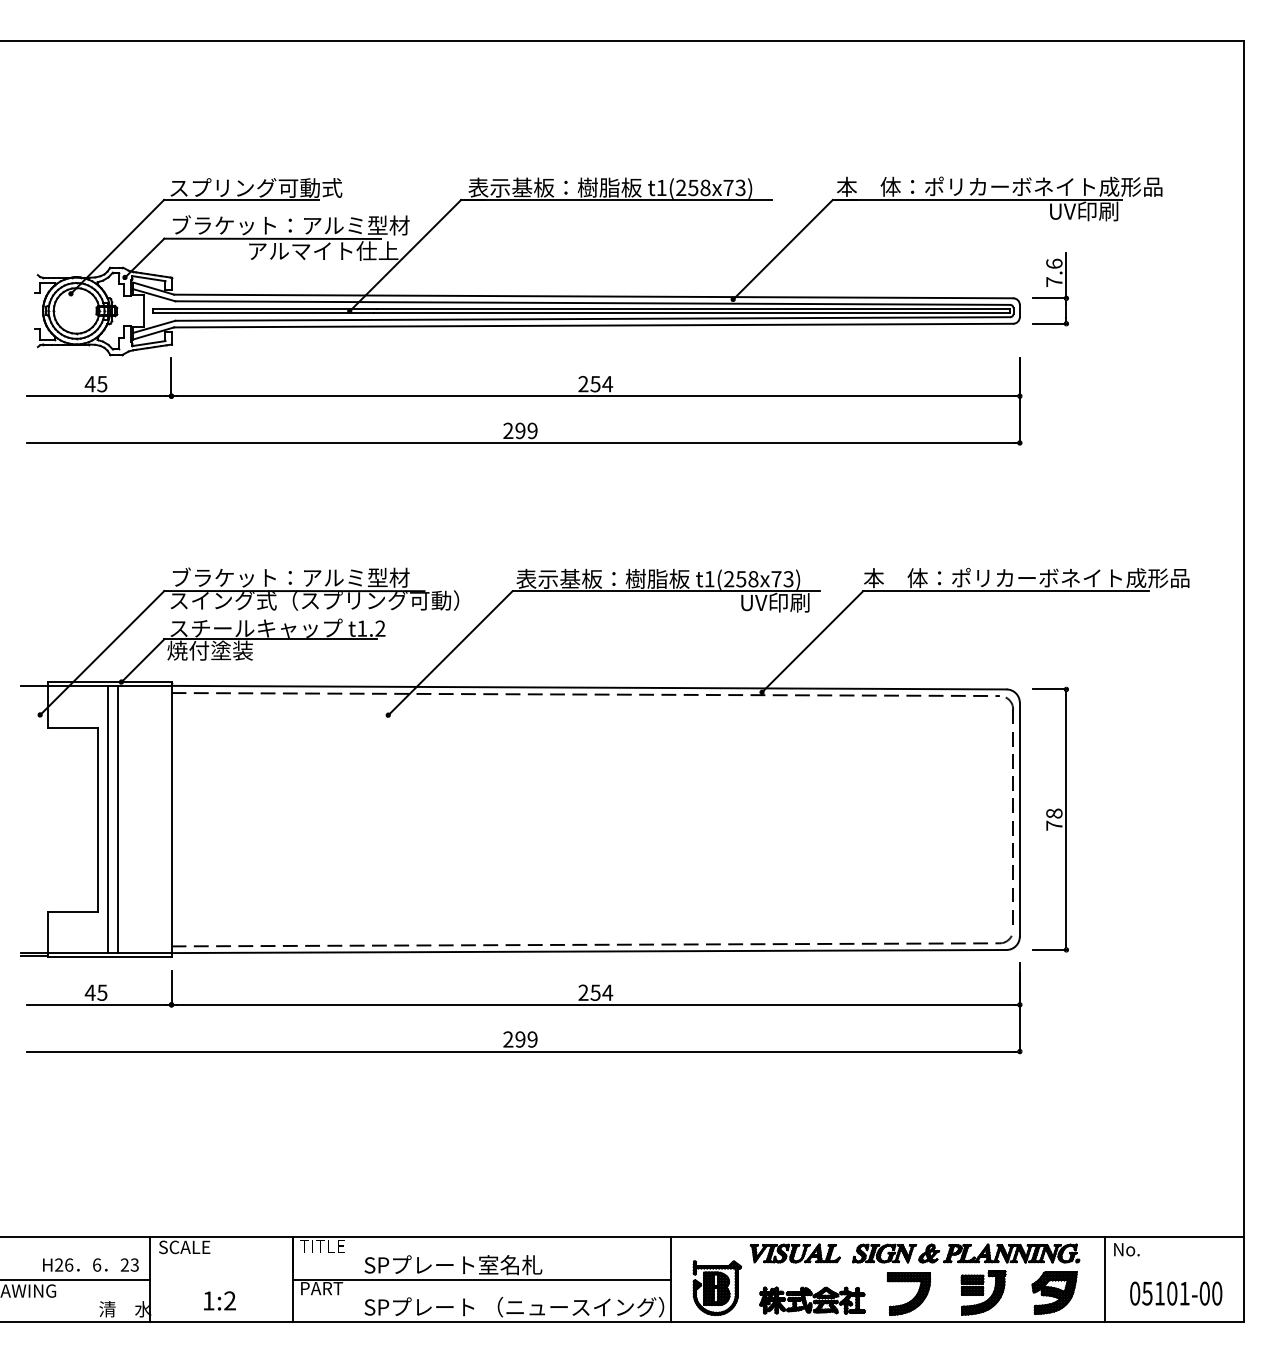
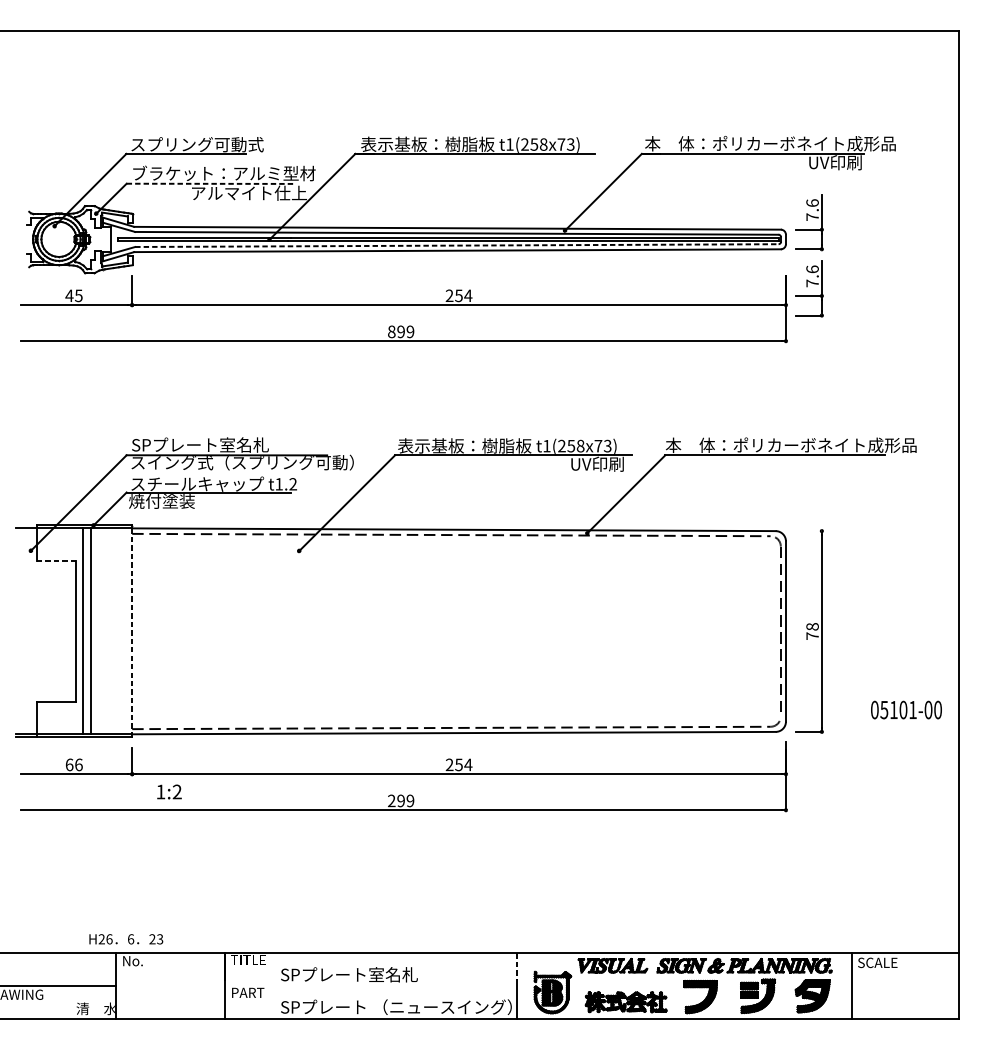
line: (273, 238) -> (210, 183), solid -> dashed
line: (593, 318) -> (457, 245), solid -> dashed
part: (1050, 375) -> (809, 289), added
text: (508, 430) -> (391, 331), 299 -> 899
text: (290, 577) -> (223, 444), ブラケット：アルミ型材 -> SPプレート室名札
line: (1049, 689) -> (808, 531), removed
line: (73, 727) -> (56, 560), solid -> dashed
line: (171, 819) -> (132, 631), solid -> dashed
text: (95, 992) -> (73, 764), 45 -> 66
text: (184, 1247) -> (142, 961), SCALE -> No.
text: (1138, 1249) -> (877, 962), No. -> SCALE
line: (671, 1255) -> (517, 967), solid -> dashed
text: (90, 1264) -> (125, 938), moved
line: (481, 1279) -> (371, 985), removed
text: (1176, 1293) -> (906, 709), moved
text: (219, 1300) -> (169, 791), moved

